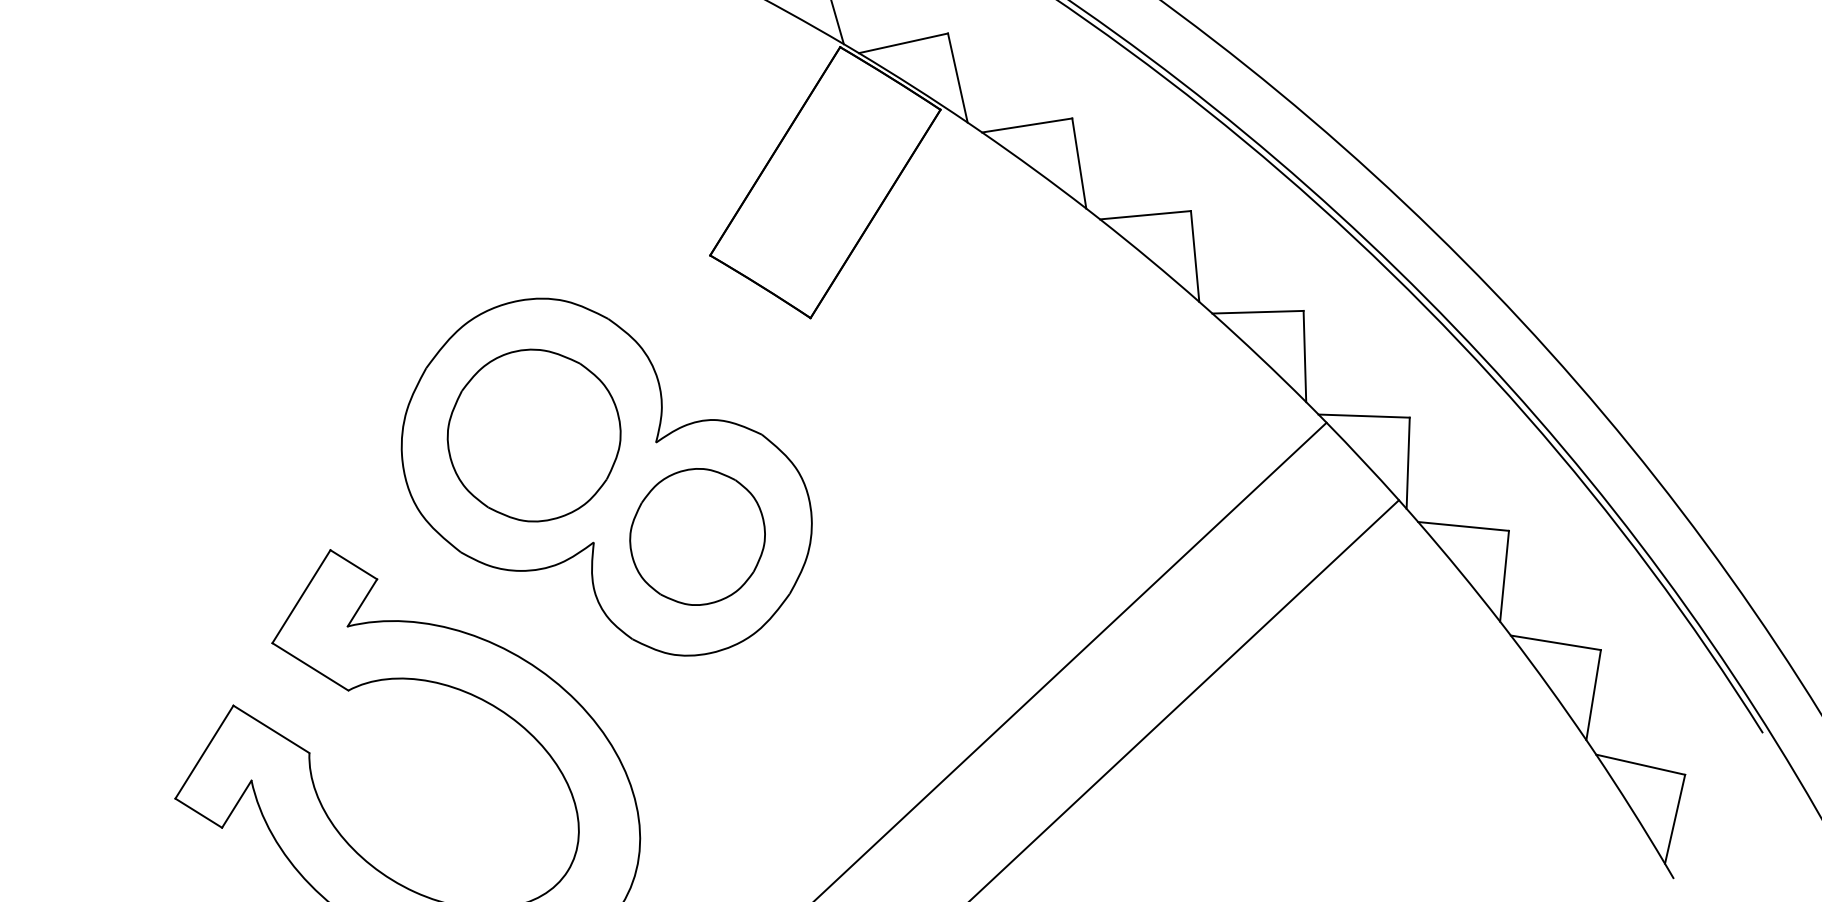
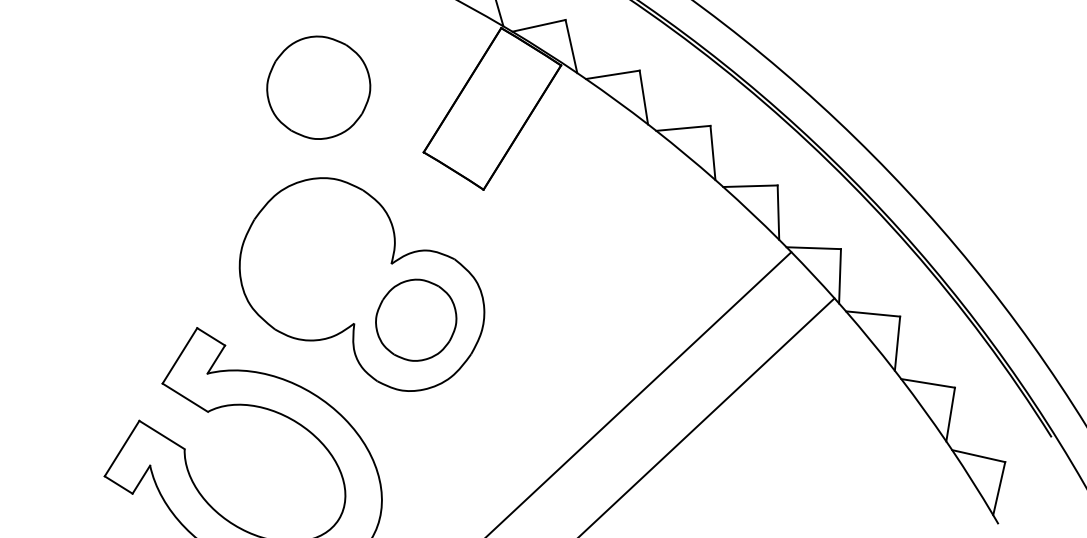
part: (533, 435) -> (318, 87), moved

